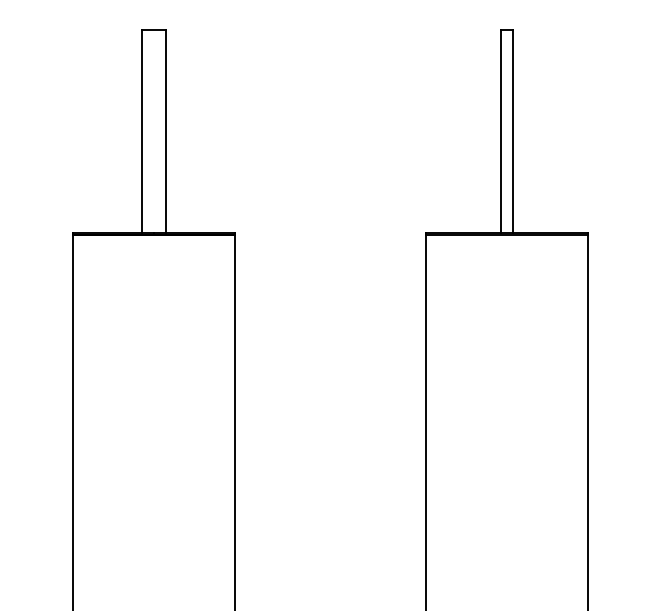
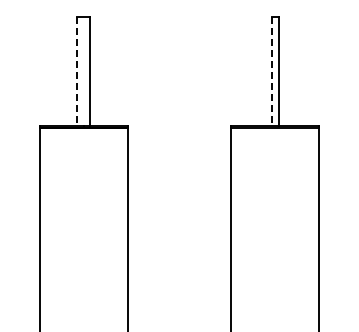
line: (142, 131) -> (77, 71), solid -> dashed
line: (501, 131) -> (272, 71), solid -> dashed

